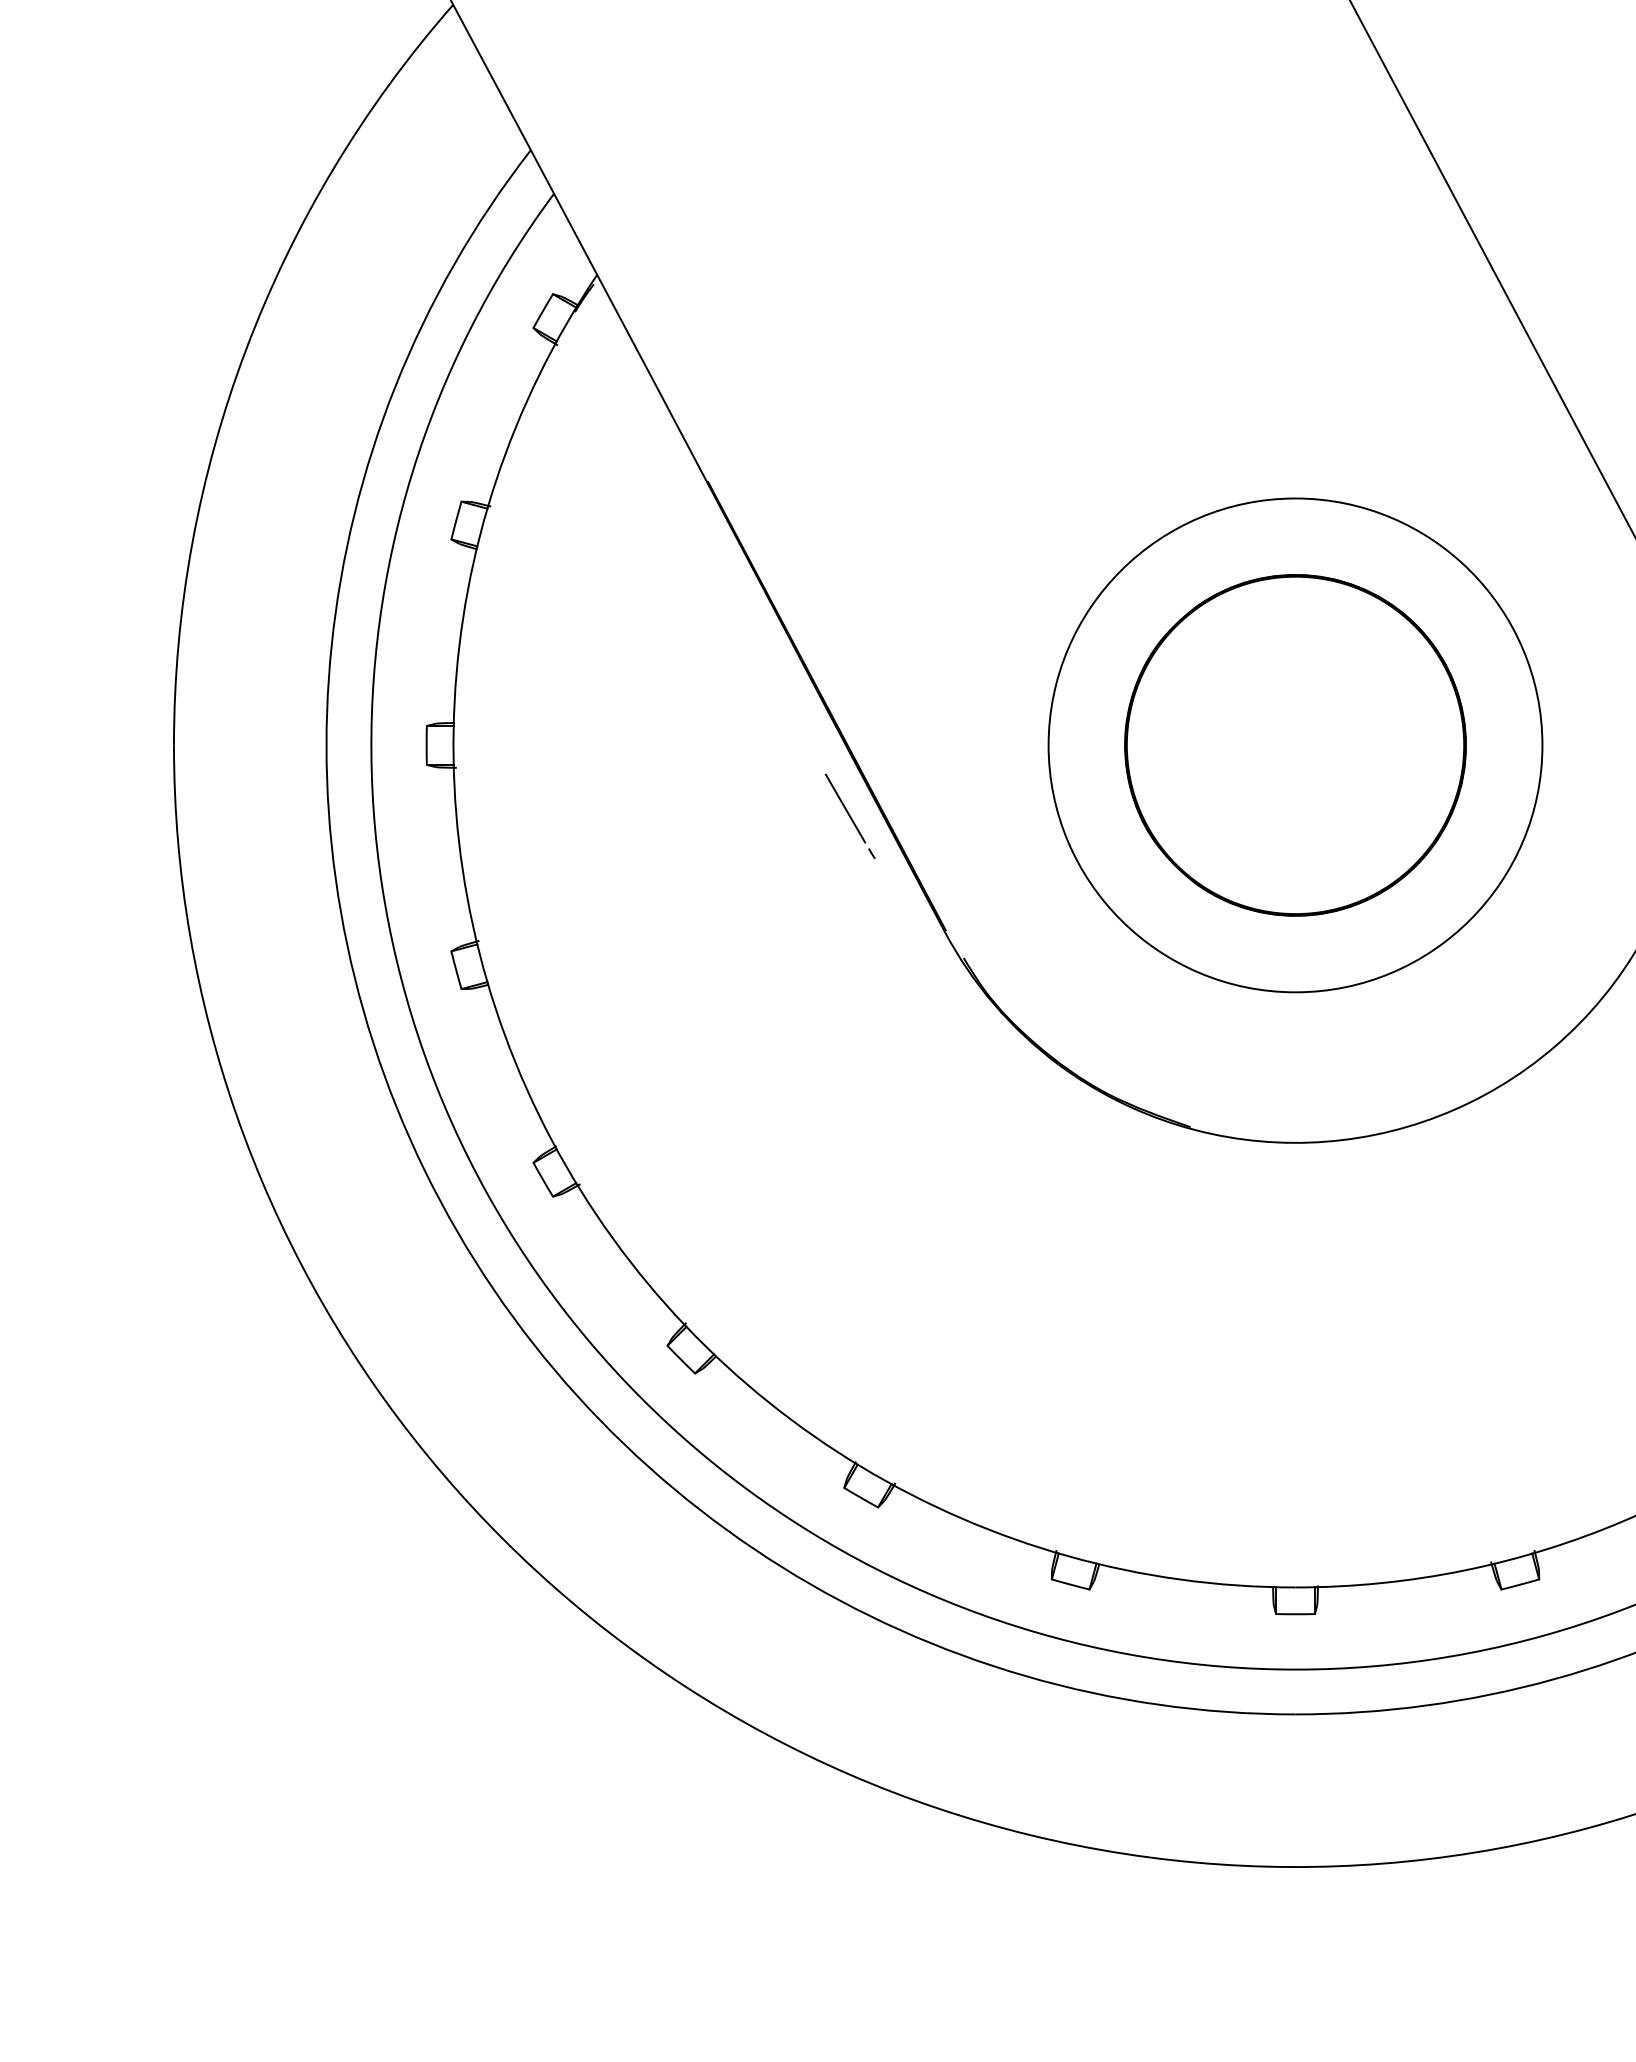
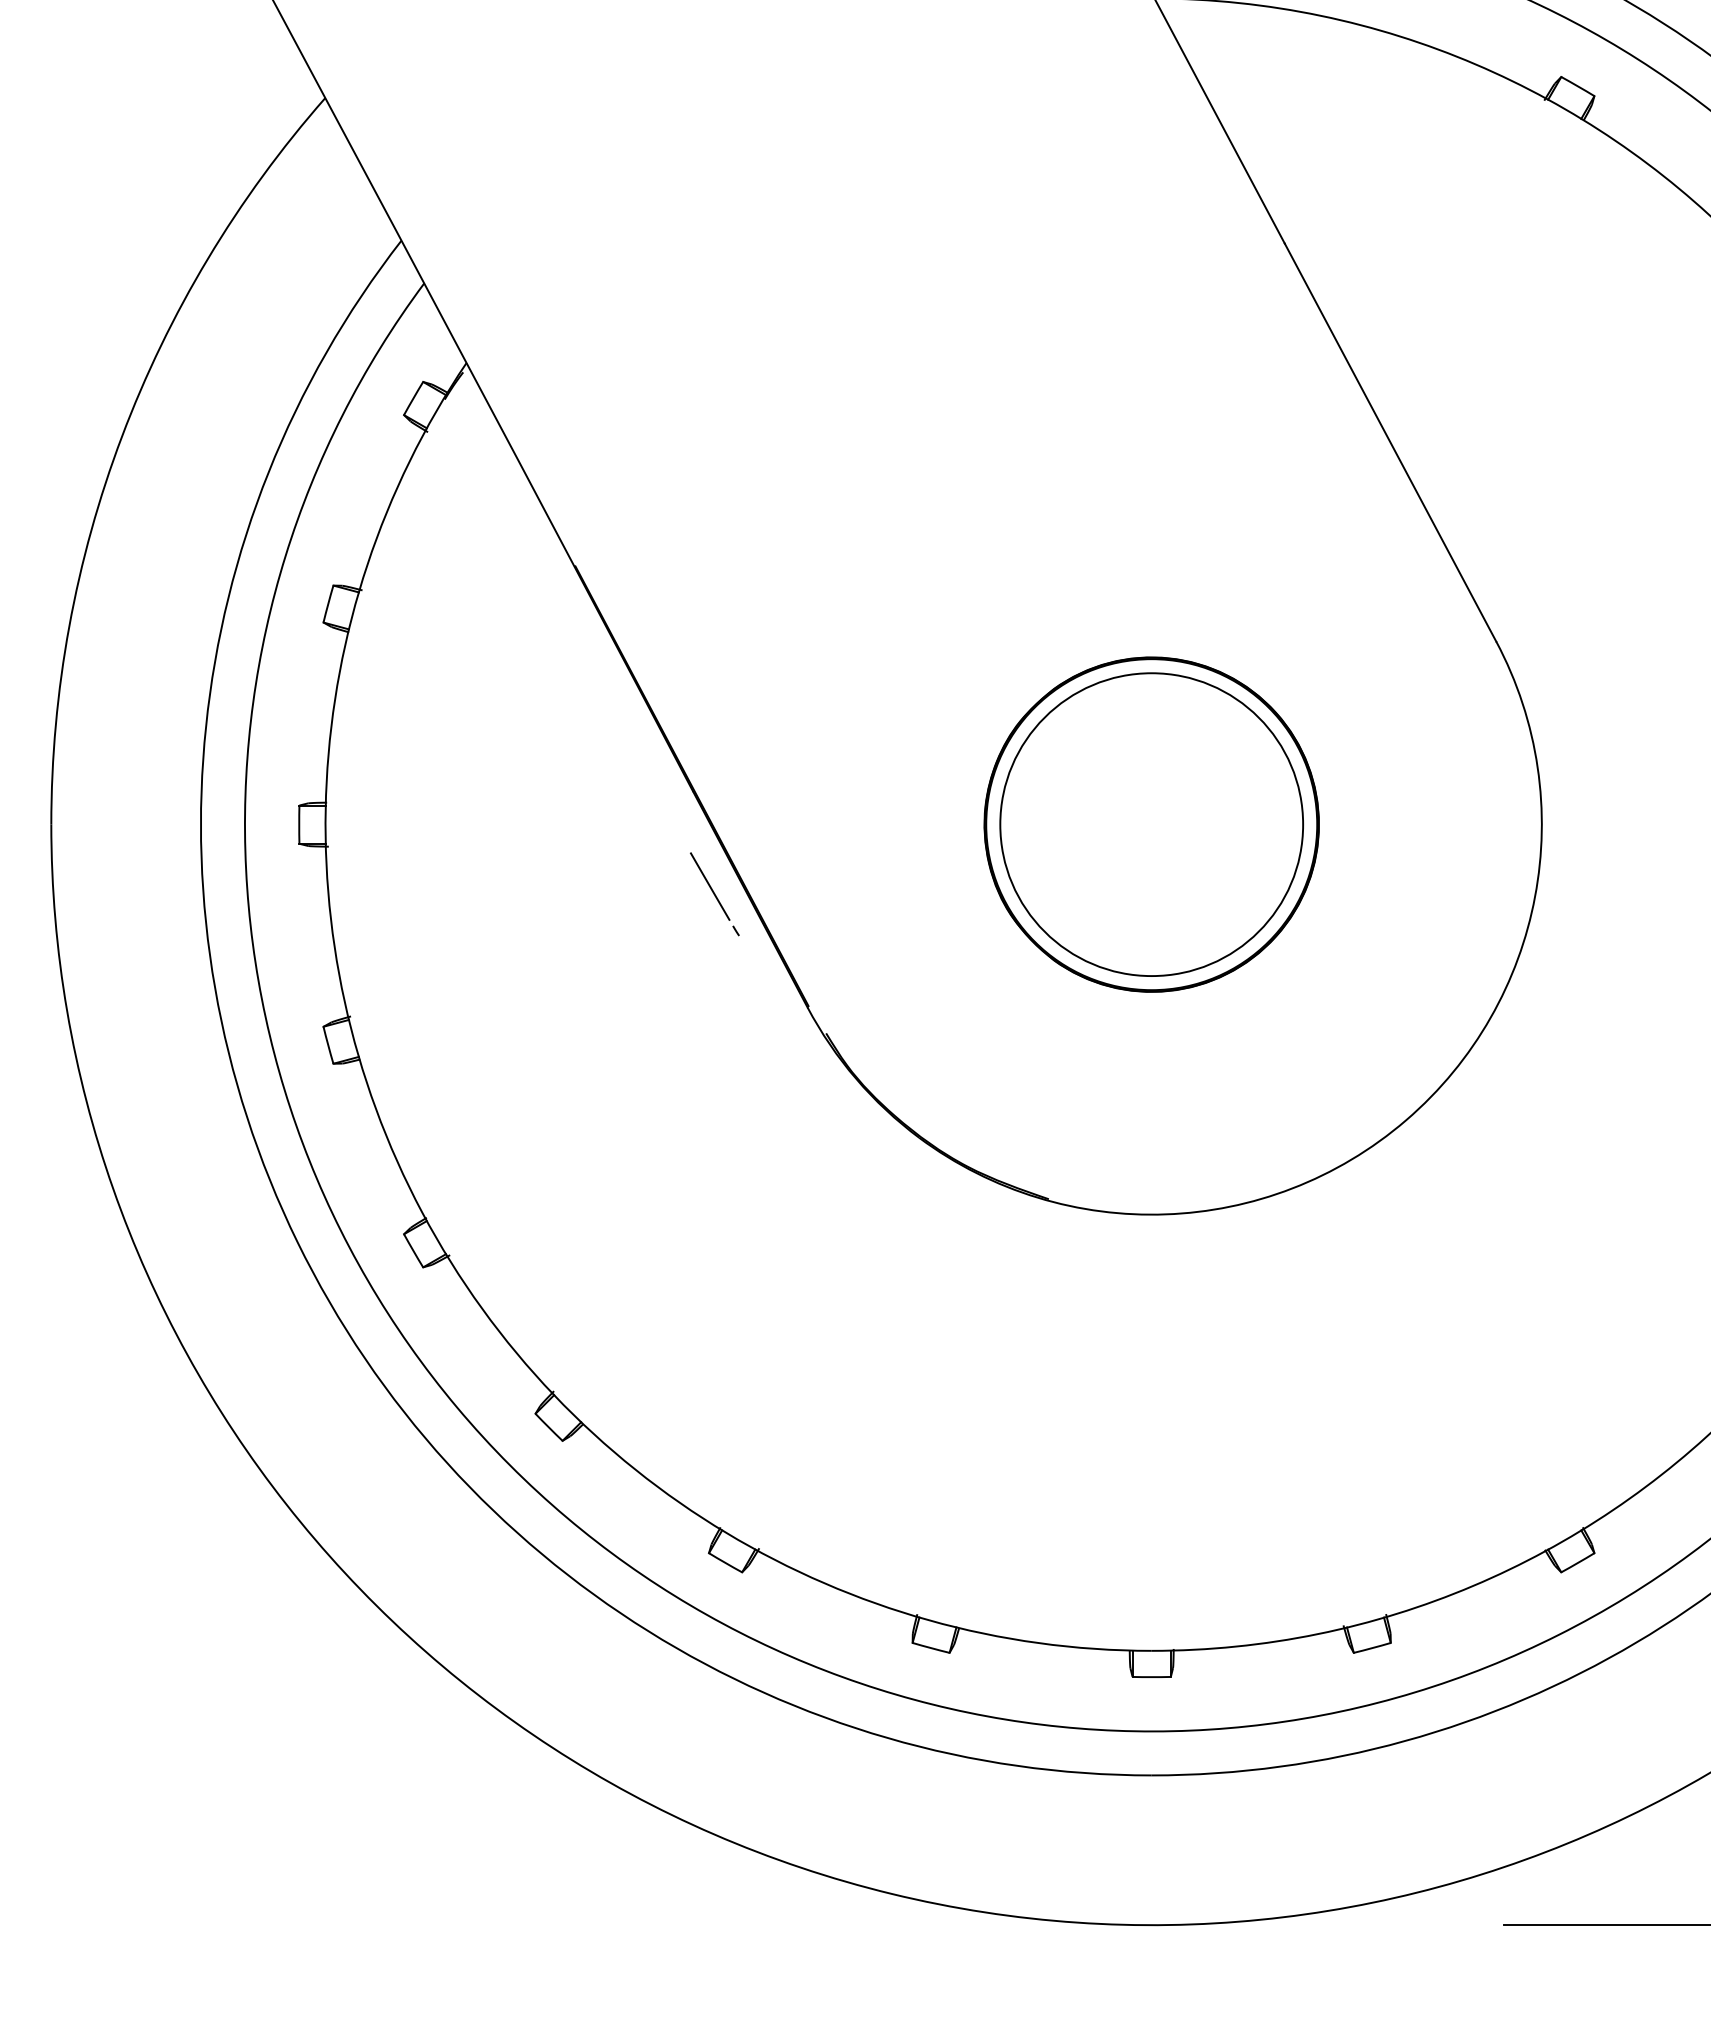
circle: (1295, 745) -> (1151, 824), size x0.62

